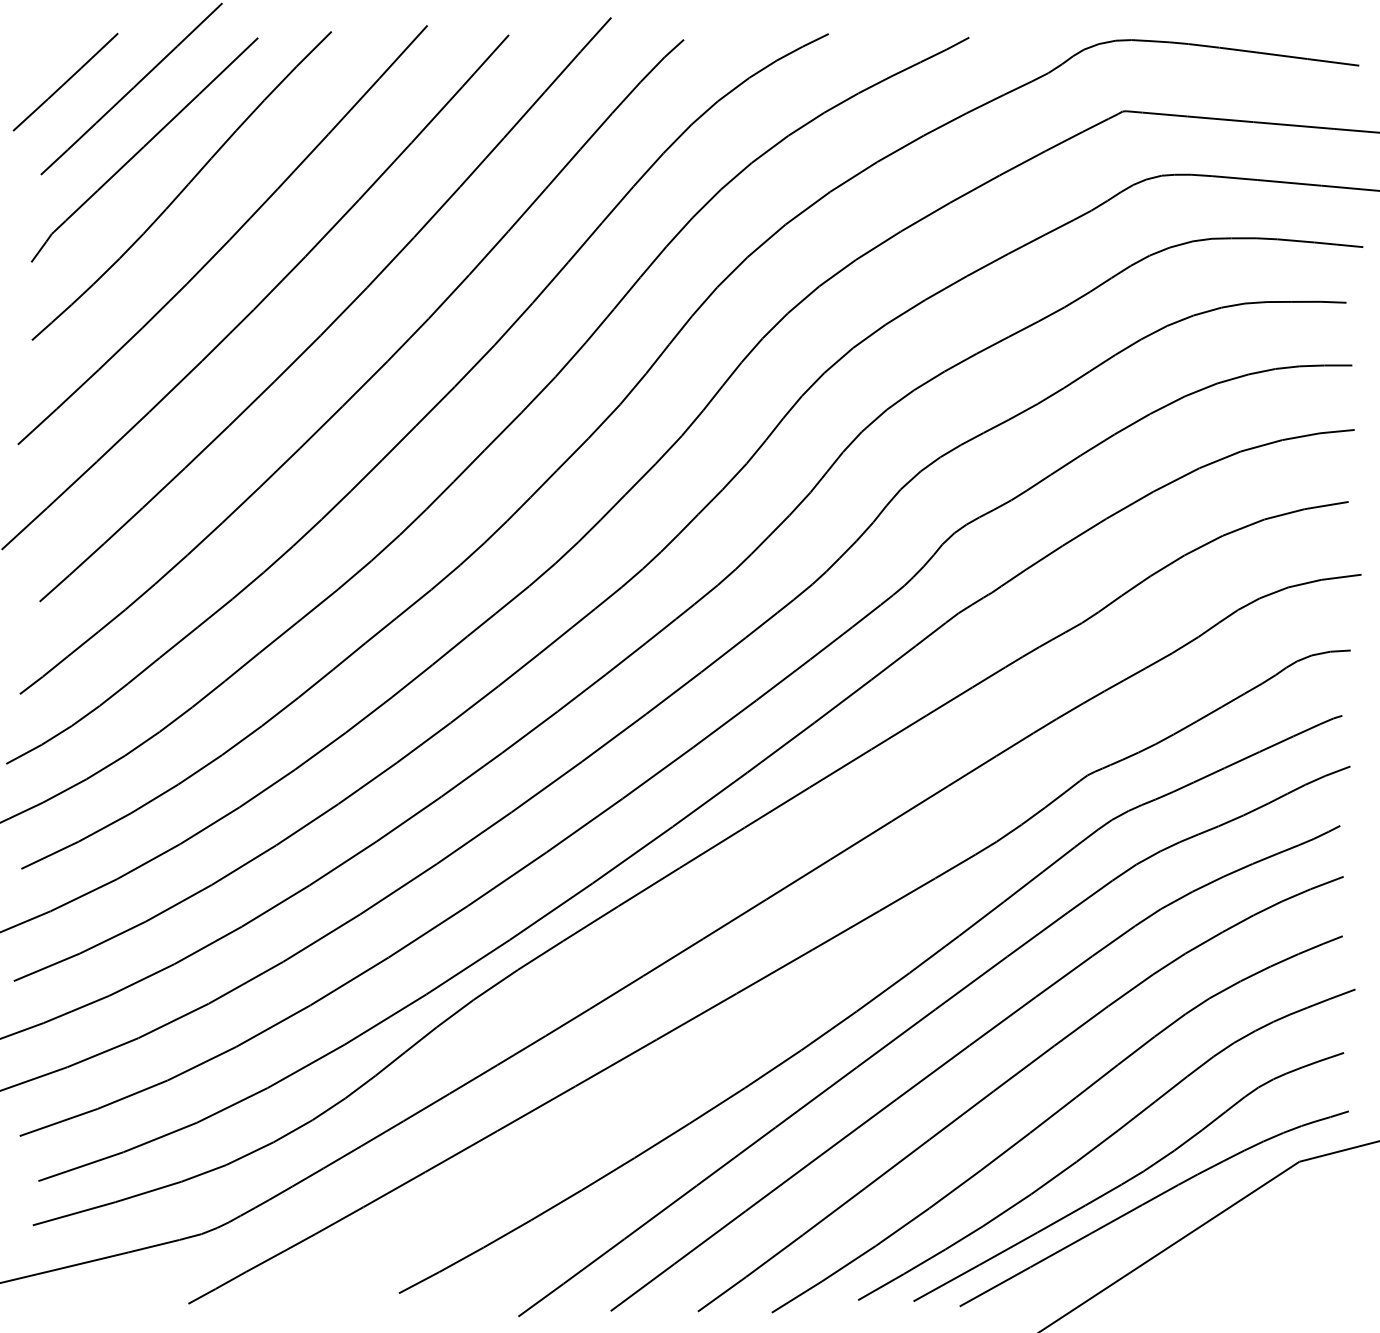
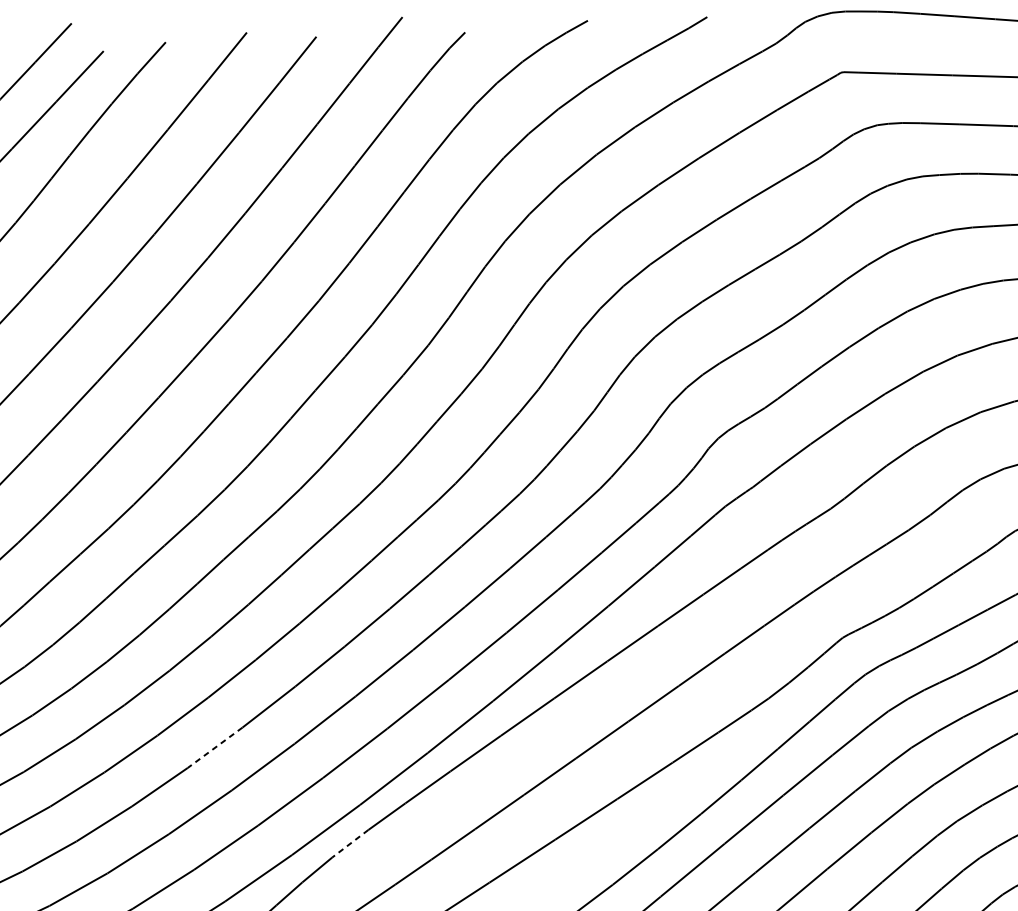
line: (342, 863) -> (214, 747), solid -> dashed
line: (495, 984) -> (350, 843), solid -> dashed

